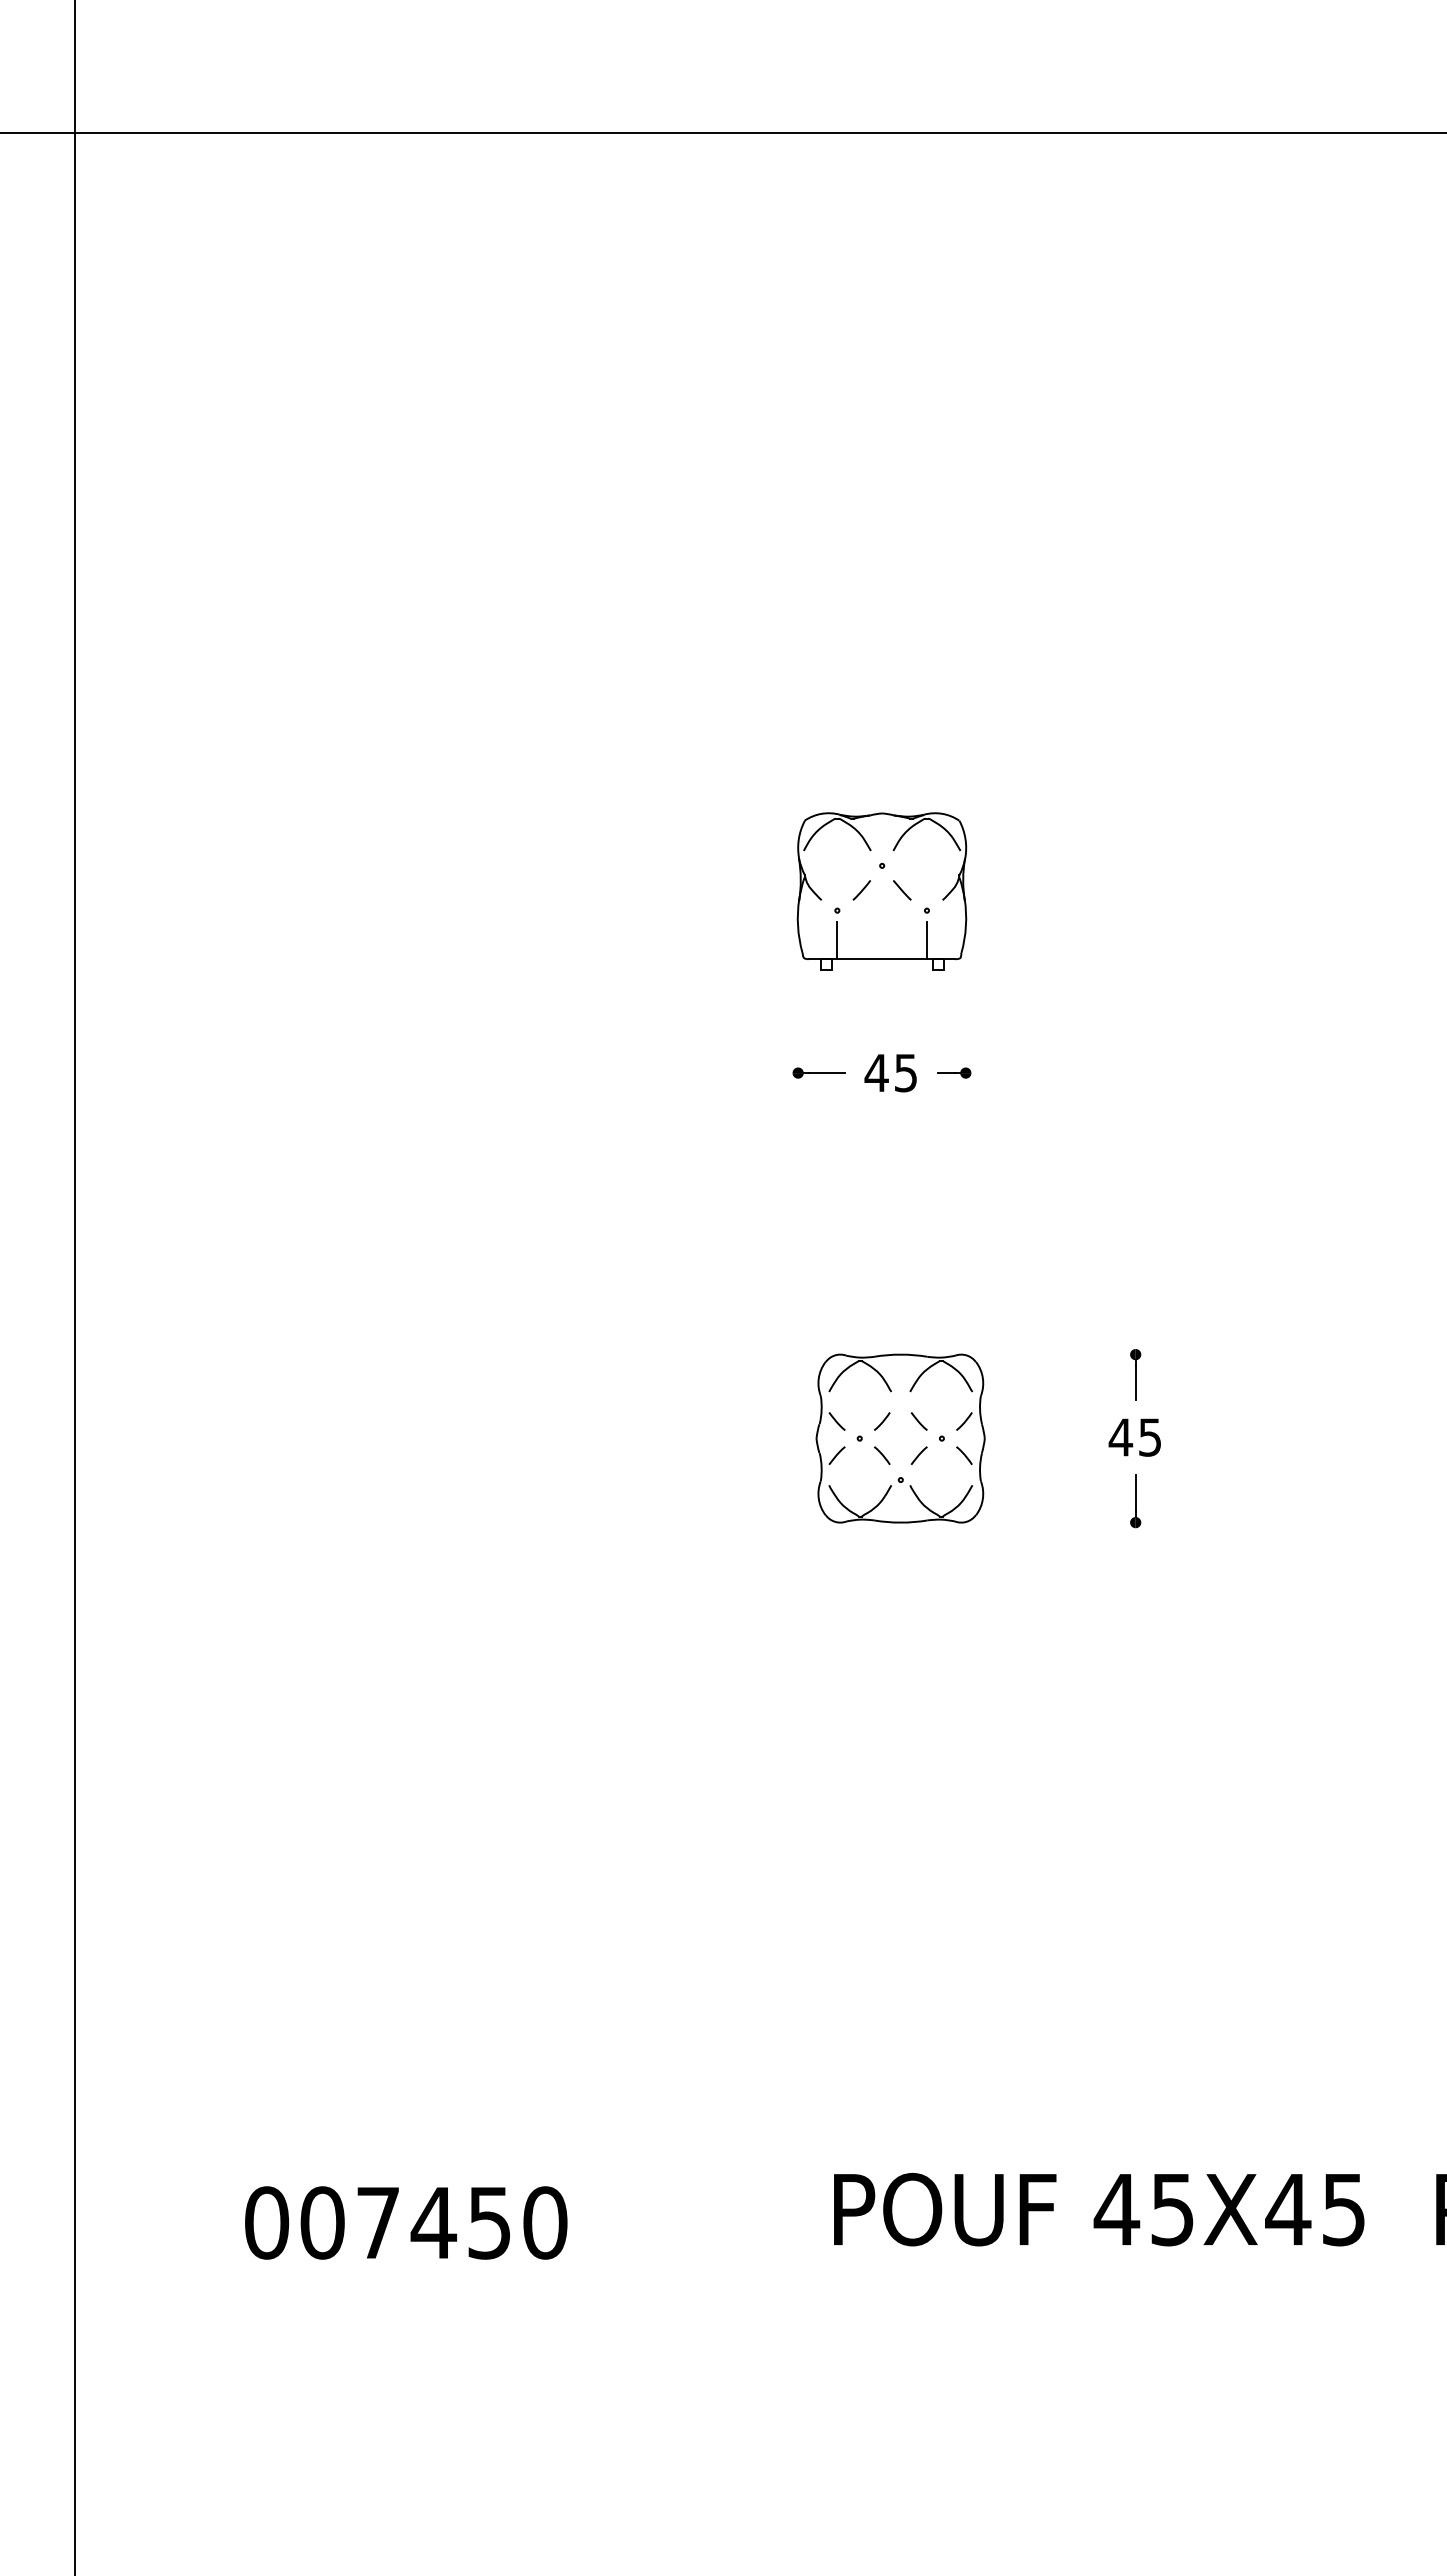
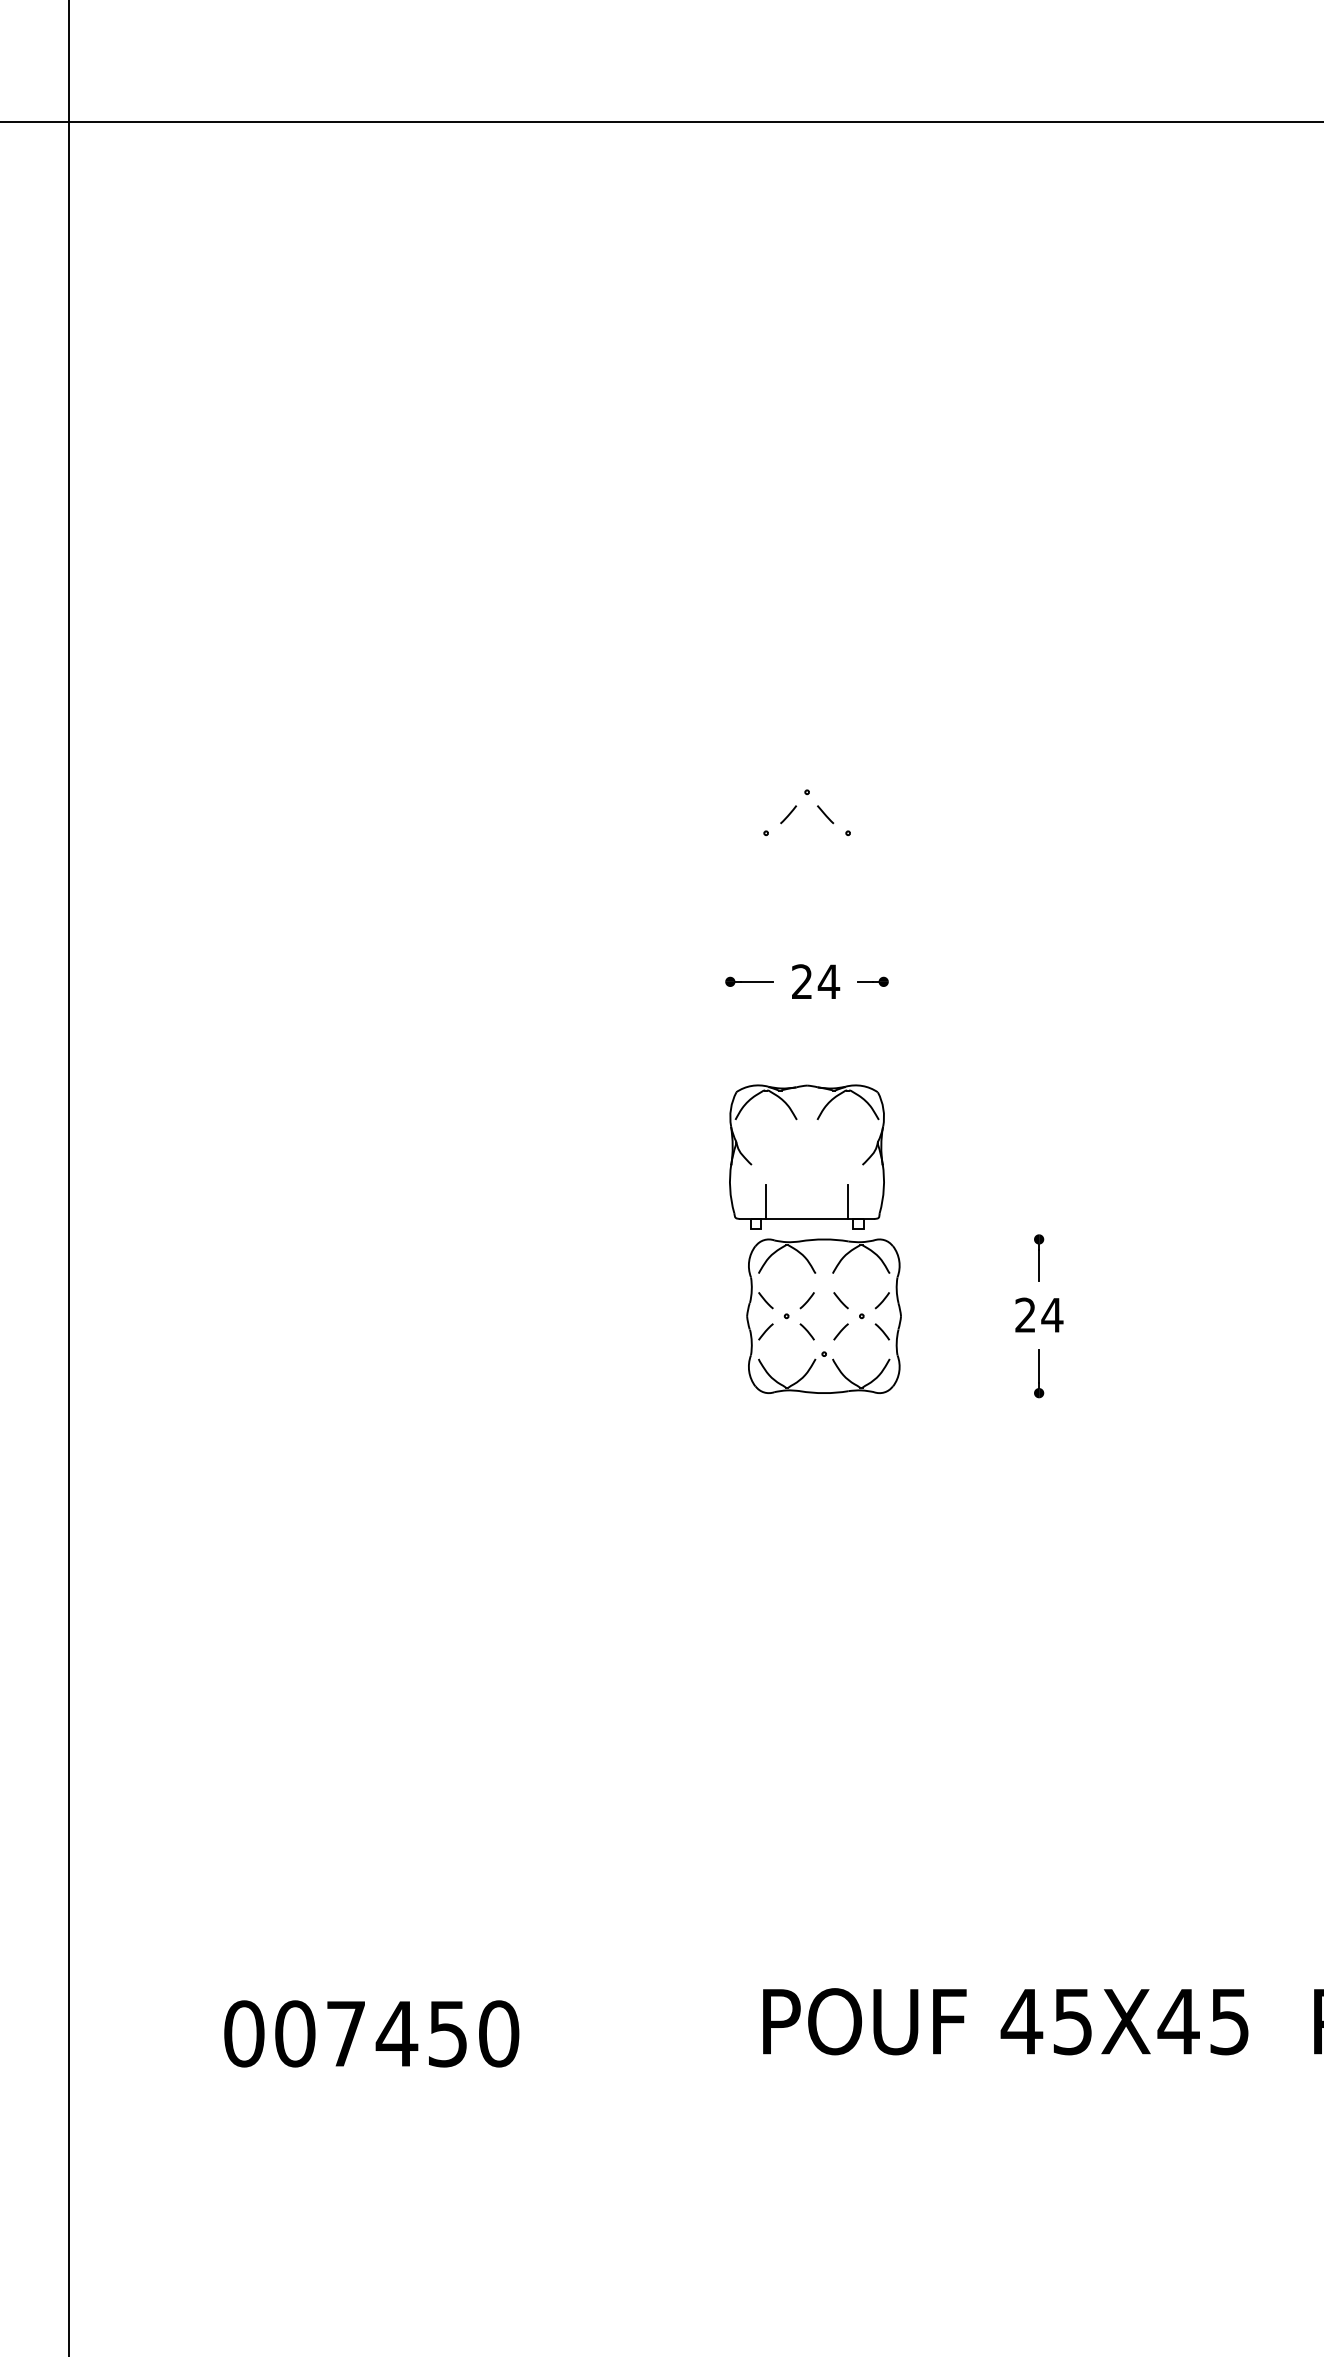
part: (881, 891) -> (806, 1156), moved
text: (891, 1072) -> (815, 981), 45 -> 24
text: (1135, 1437) -> (1038, 1315), 45 -> 24

